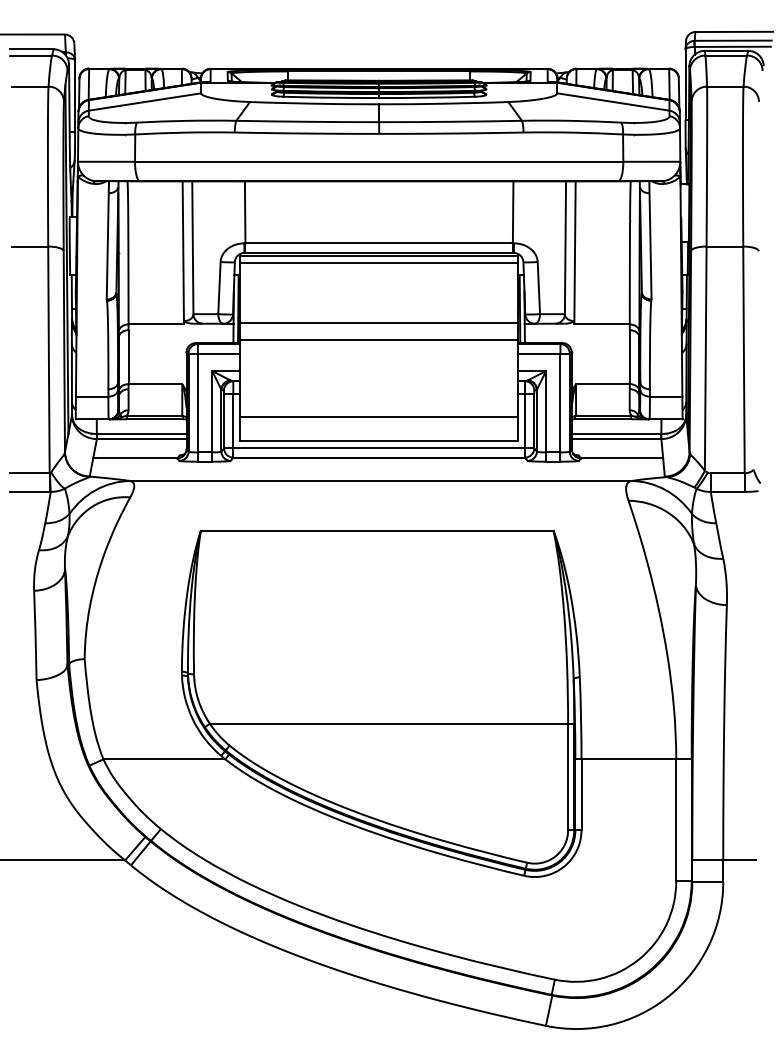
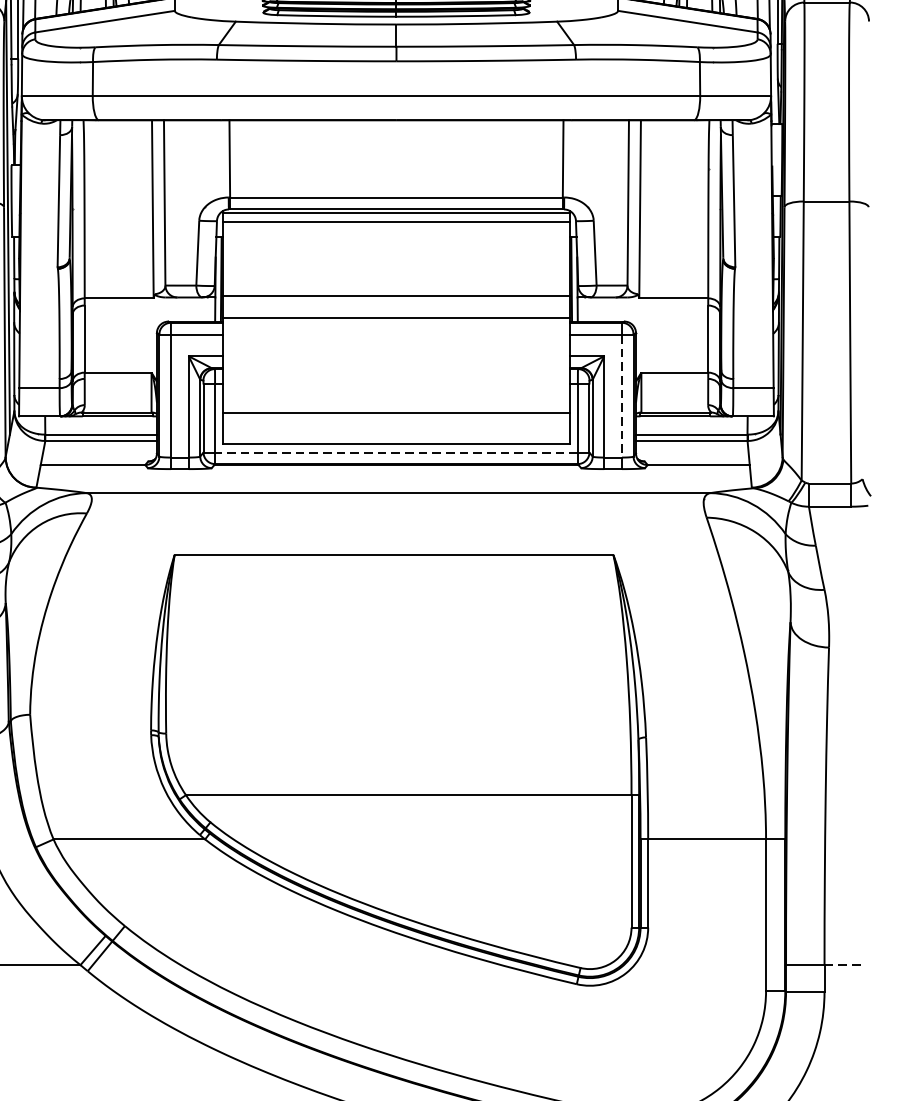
line: (560, 403) -> (622, 396), solid -> dashed
line: (379, 448) -> (396, 452), solid -> dashed
line: (740, 860) -> (845, 965), solid -> dashed

